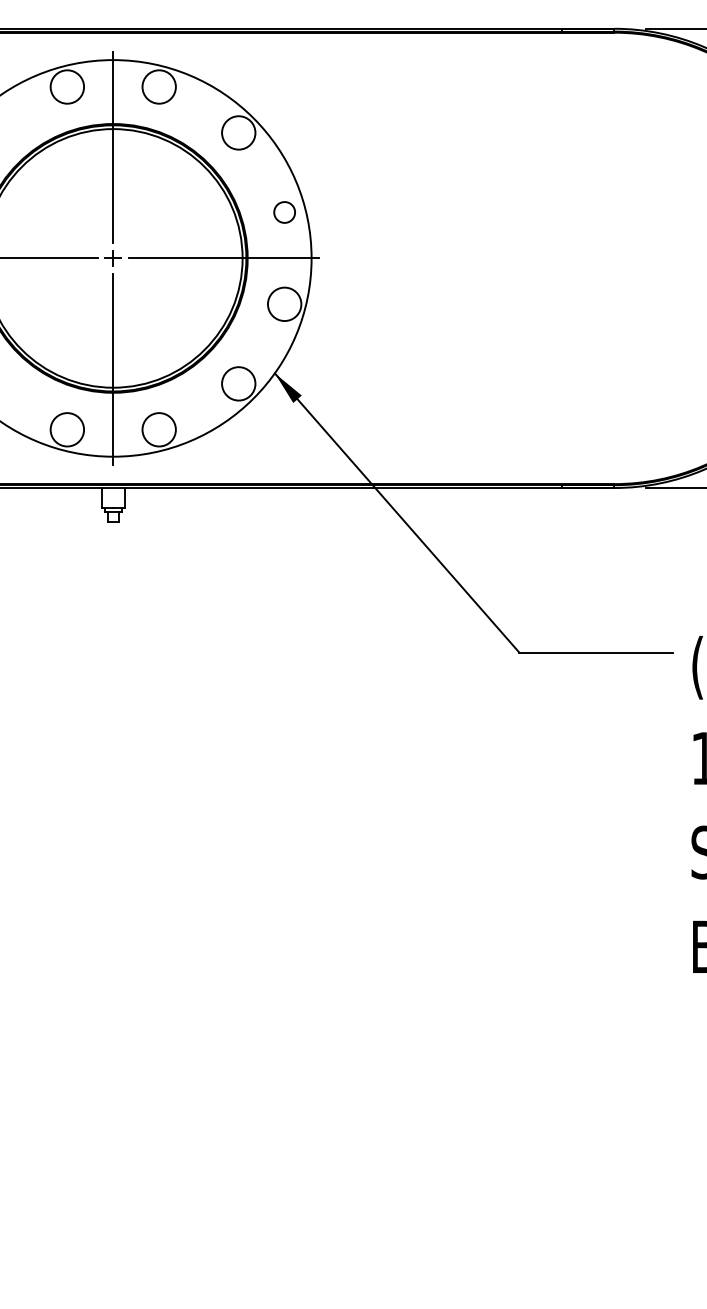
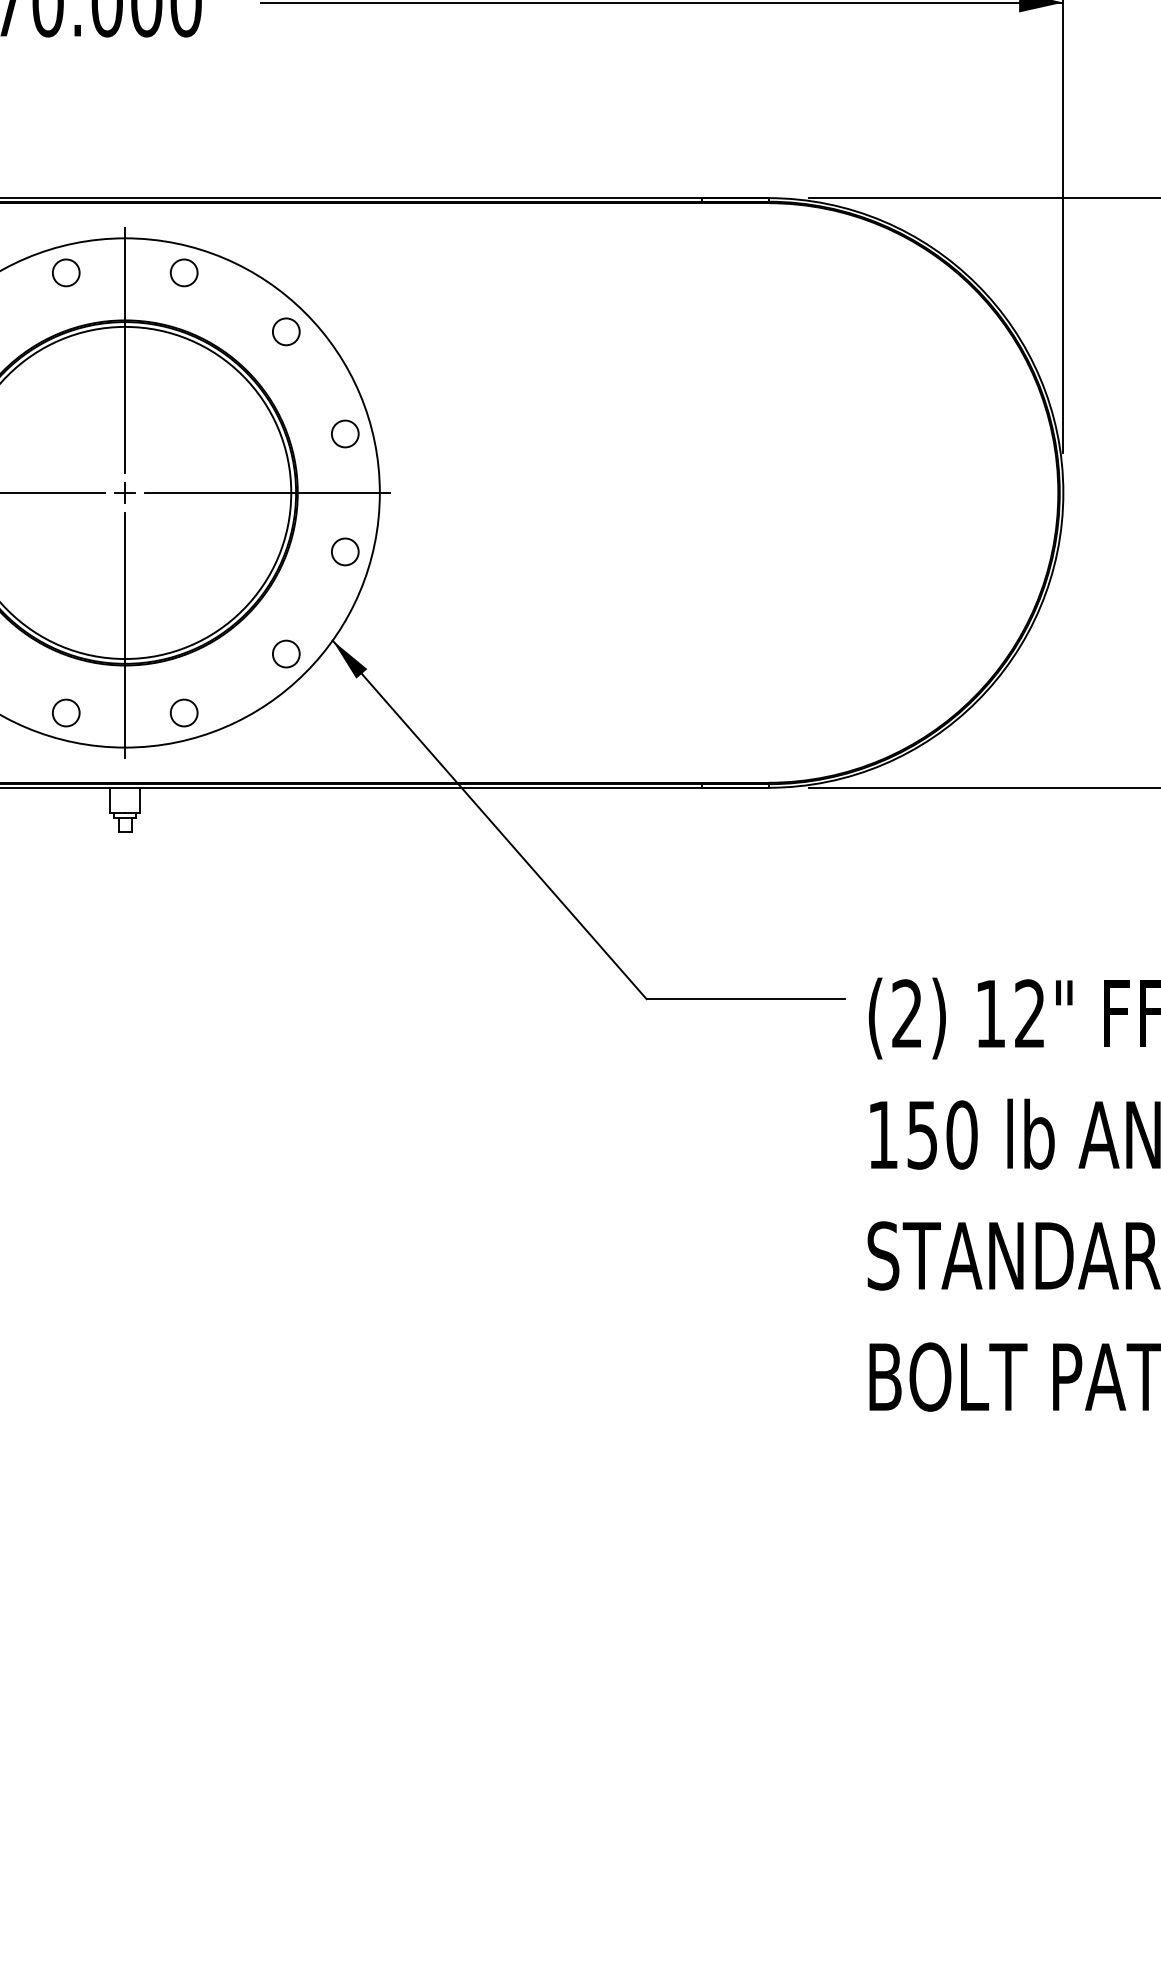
circle: (66, 86) -> (65, 272), size x0.62
circle: (158, 86) -> (183, 272), size x0.62
circle: (238, 132) -> (285, 331), size x0.62
circle: (284, 303) -> (344, 551), size x0.62
circle: (238, 383) -> (285, 653), size x0.62
circle: (66, 429) -> (65, 712), size x0.62
circle: (158, 429) -> (183, 712), size x0.62

